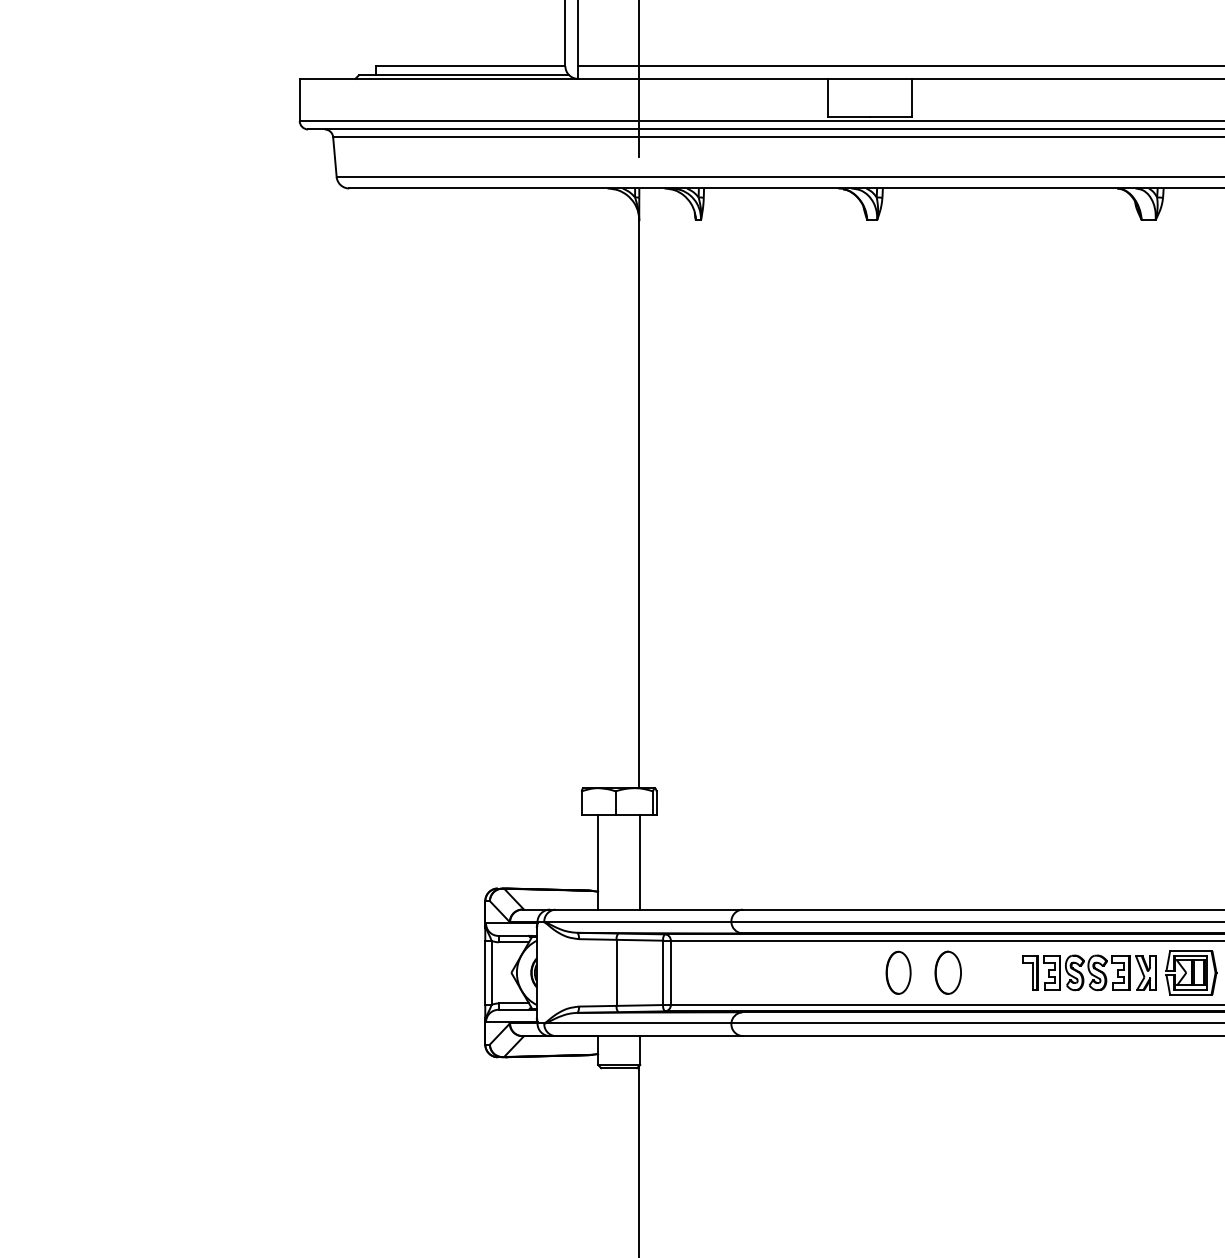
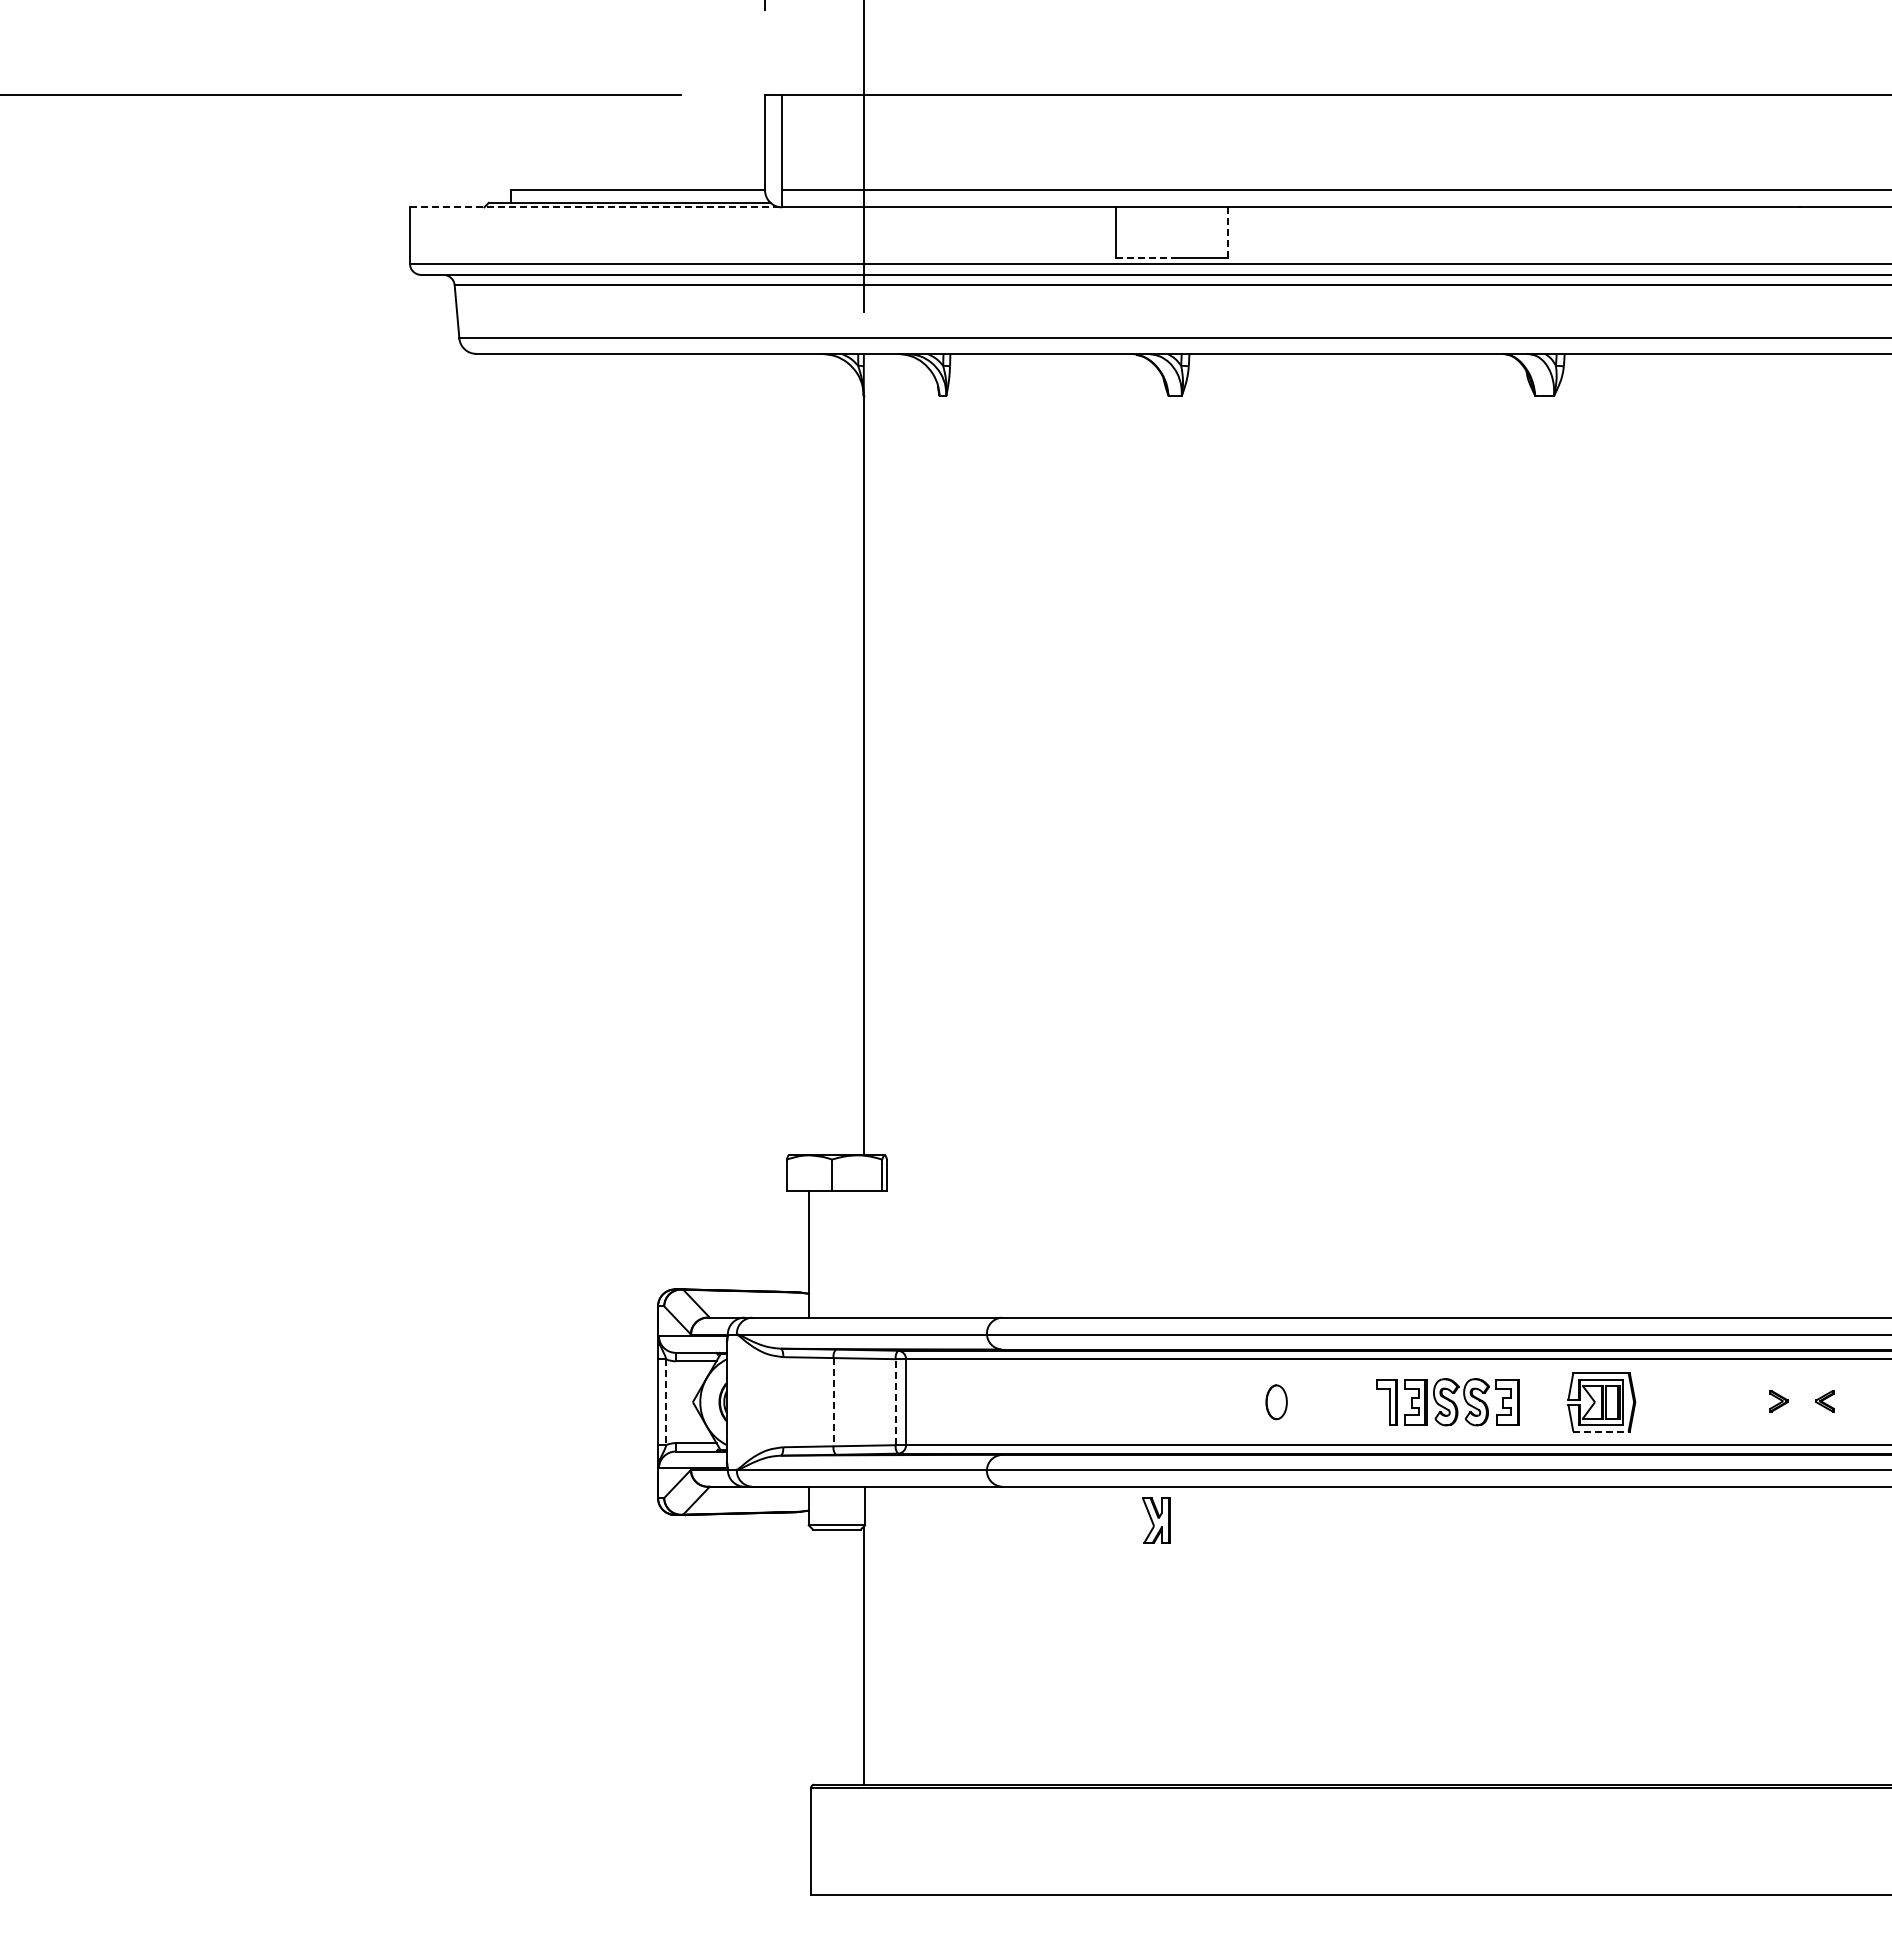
line: (439, 78) -> (596, 207), solid -> dashed
line: (912, 97) -> (1228, 232), solid -> dashed
line: (849, 117) -> (1144, 258), solid -> dashed
line: (640, 862) -> (865, 1254), removed
line: (662, 972) -> (895, 1401), solid -> dashed
line: (491, 973) -> (666, 1402), solid -> dashed
line: (616, 973) -> (833, 1402), solid -> dashed
part: (898, 973) -> (1210, 1402), removed
part: (948, 973) -> (1276, 1402), size x0.6
part: (1146, 973) -> (1156, 1520), moved
line: (1190, 994) -> (1600, 1431), solid -> dashed

